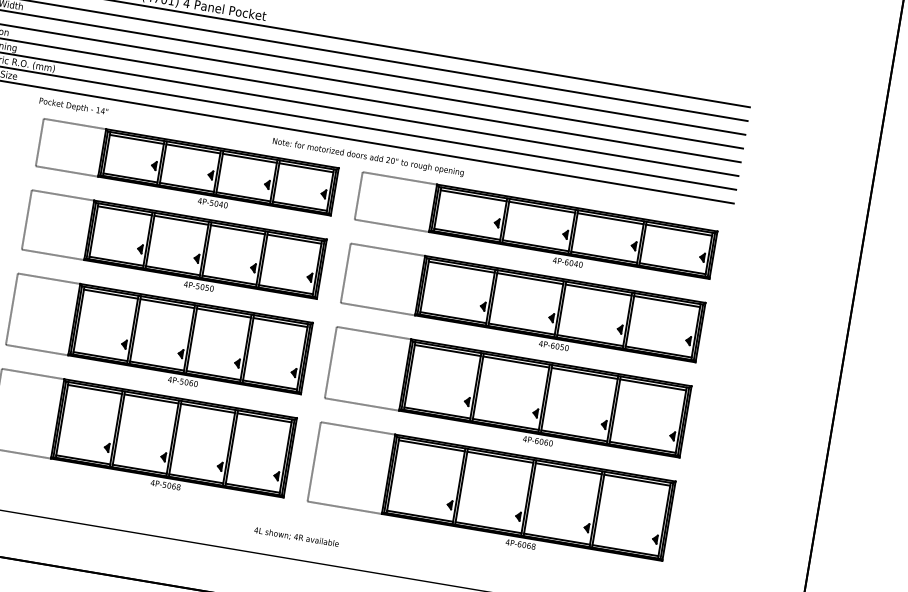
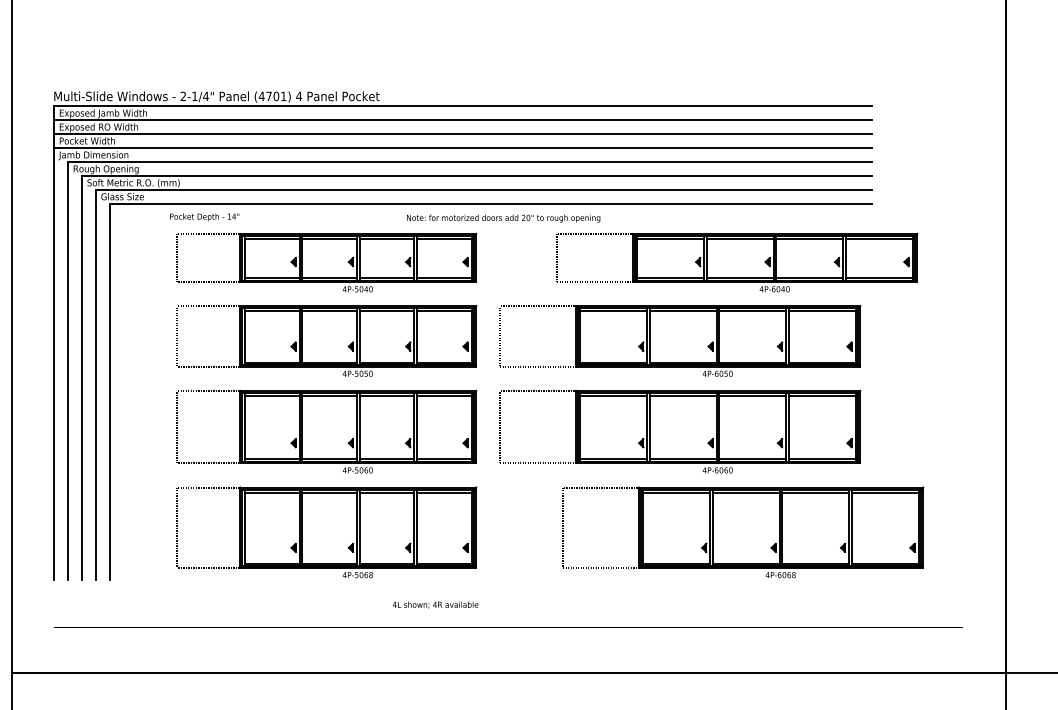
part: (535, 229) -> (737, 262), moved
part: (490, 496) -> (743, 532), moved
text: (296, 536) -> (435, 604), moved

